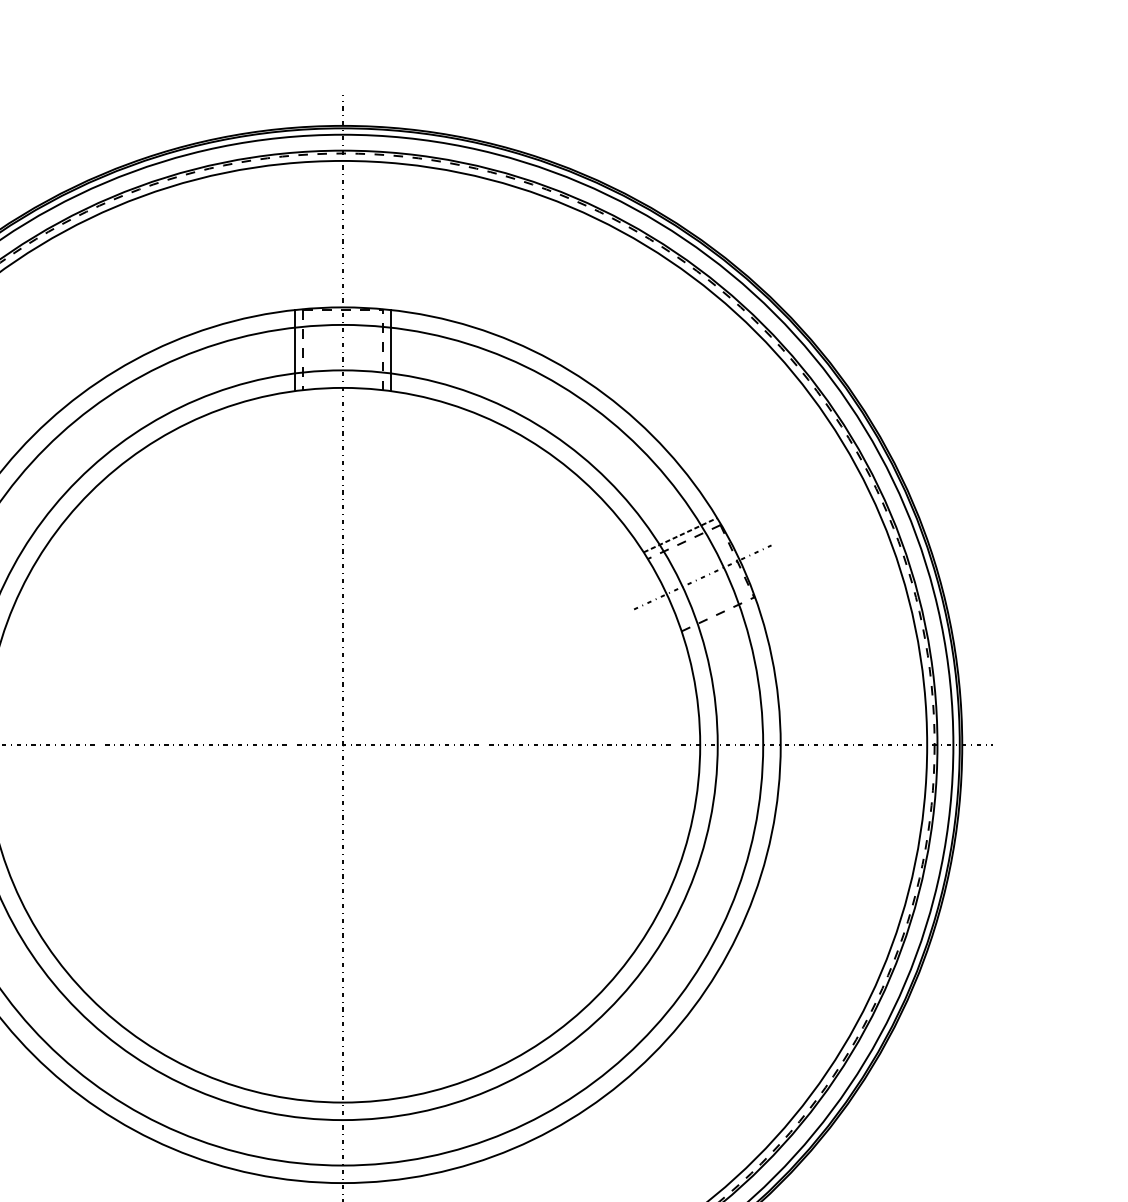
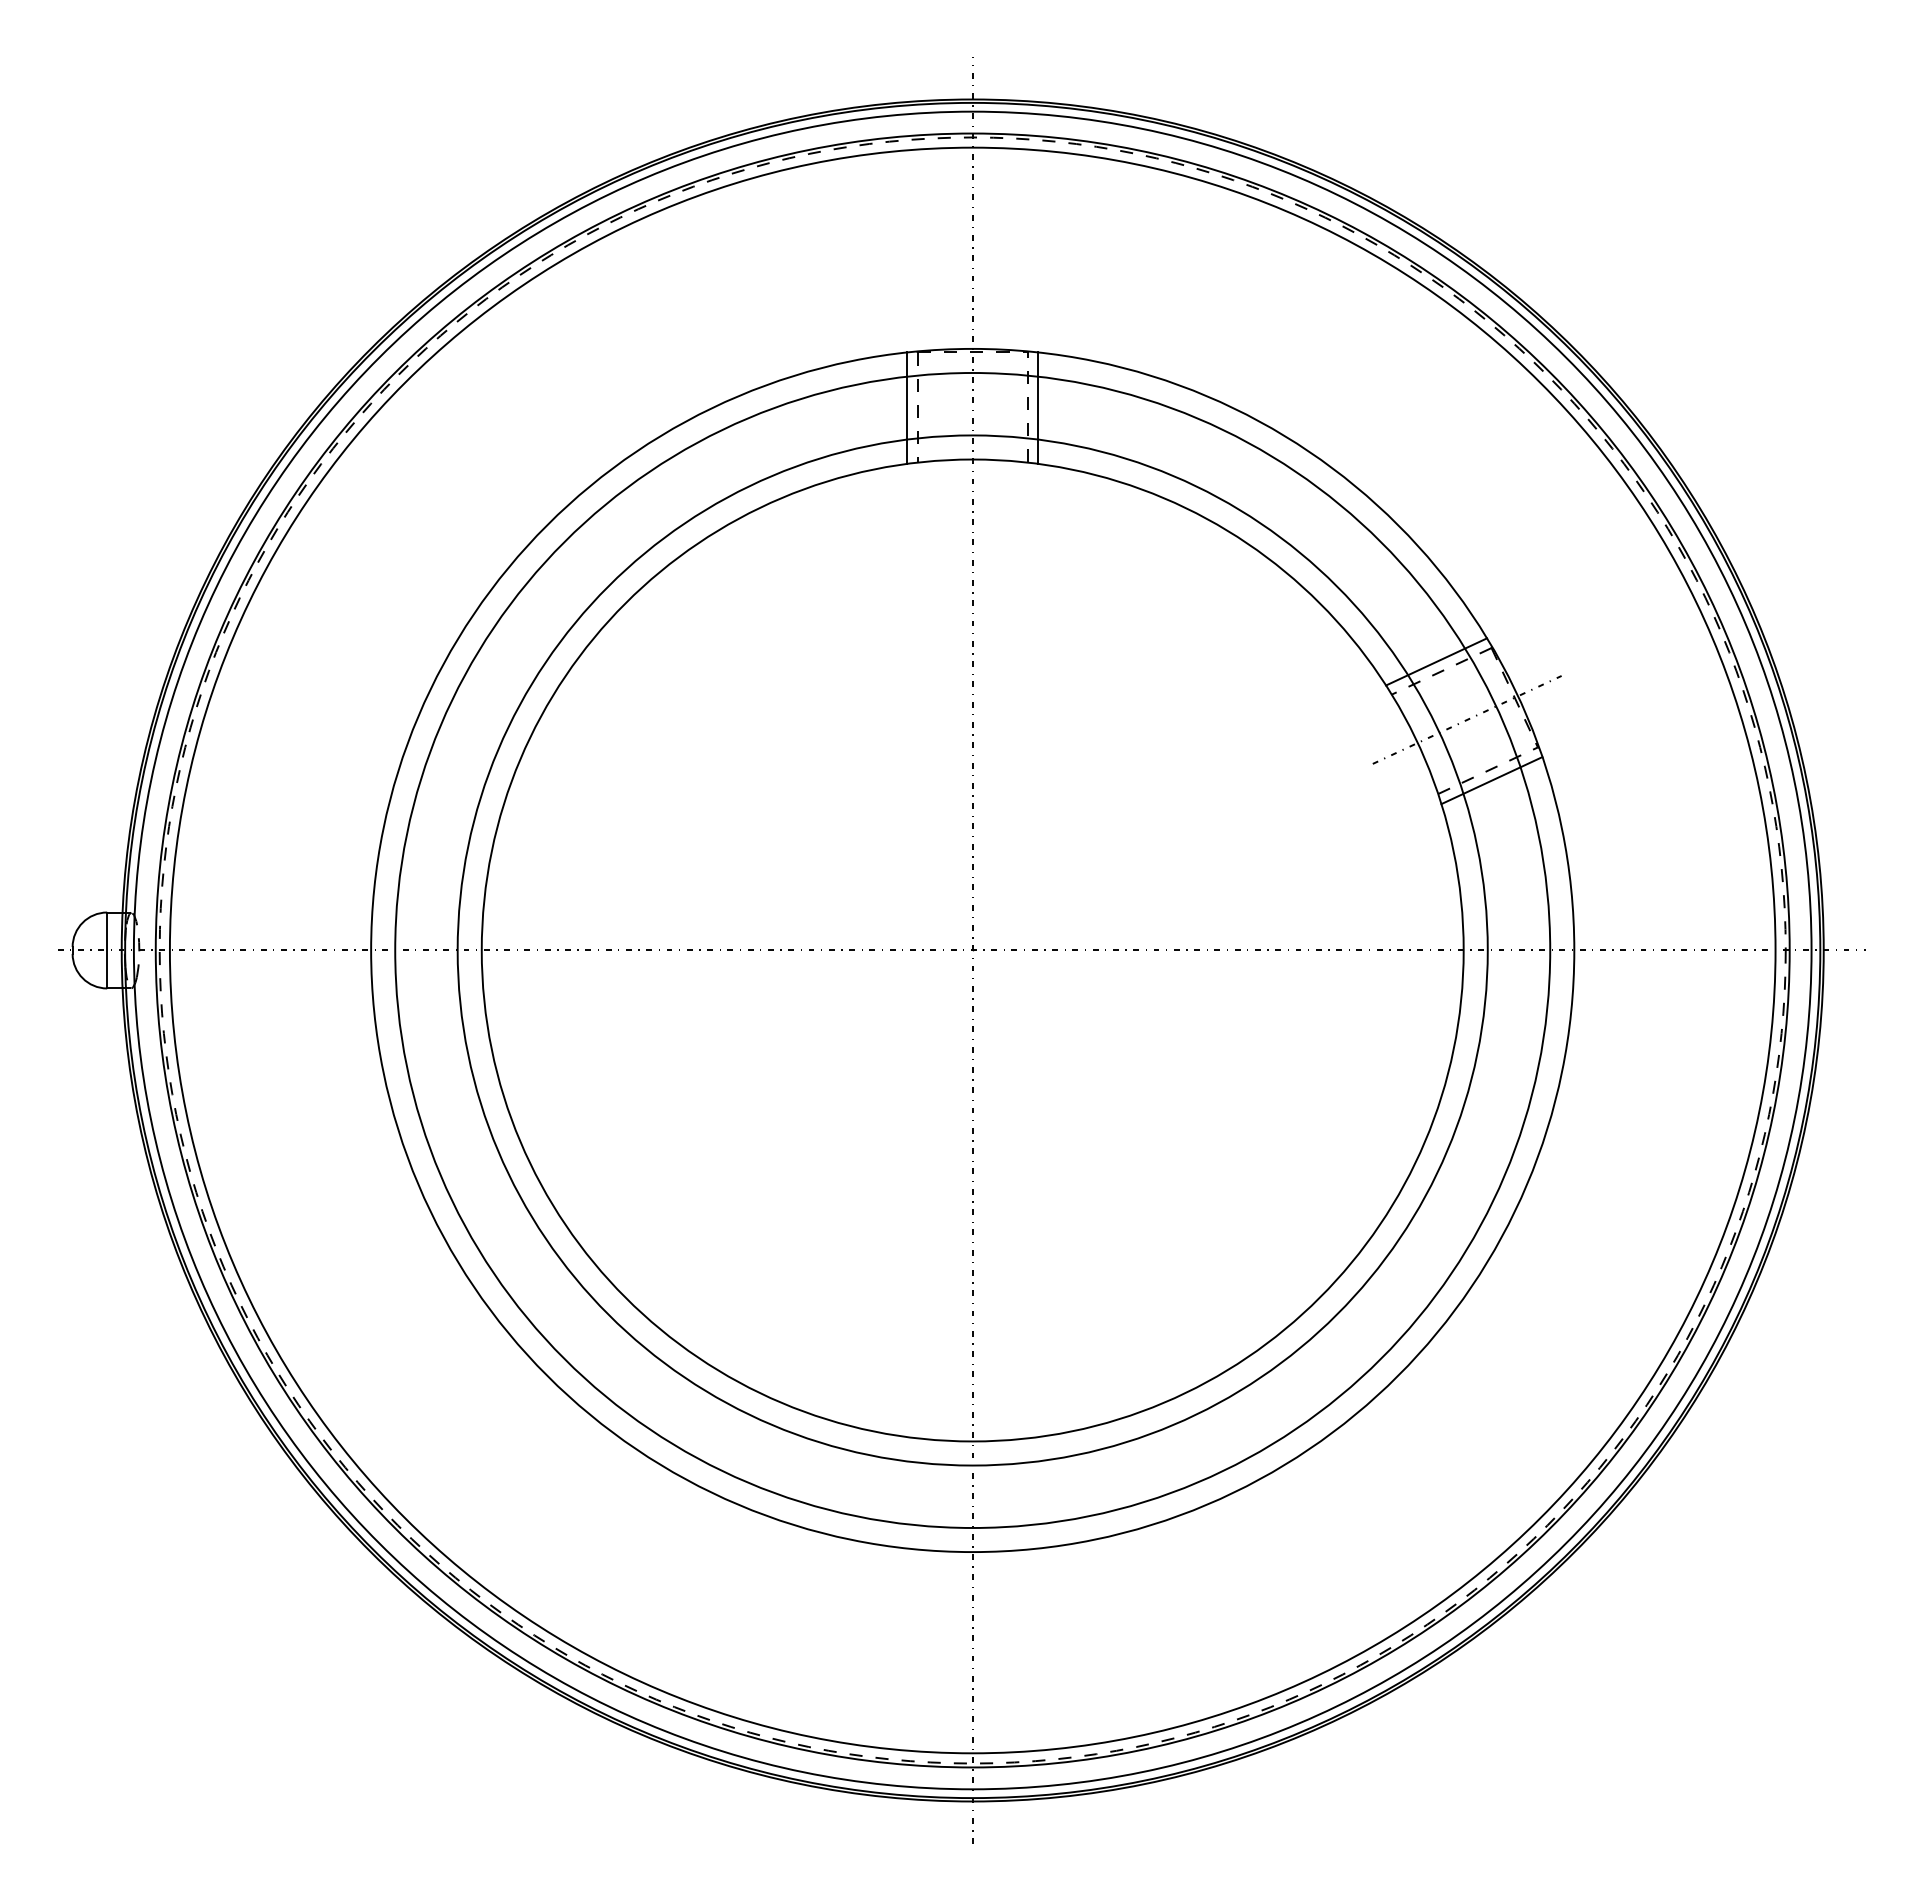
line: (680, 534) -> (1436, 661), dashed -> solid
line: (720, 621) -> (1491, 780), added

